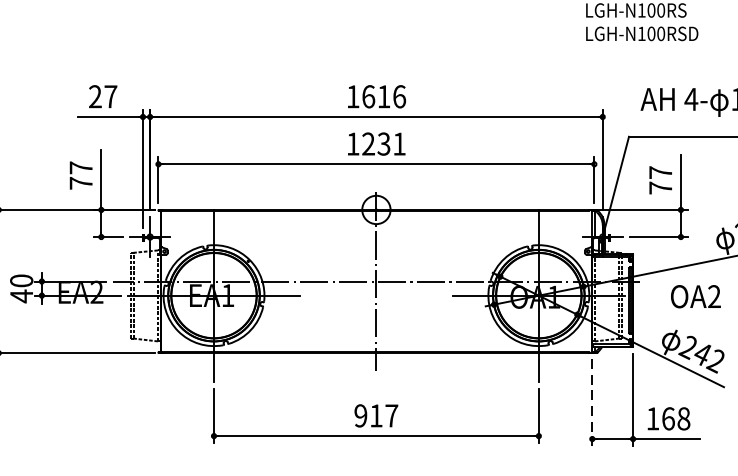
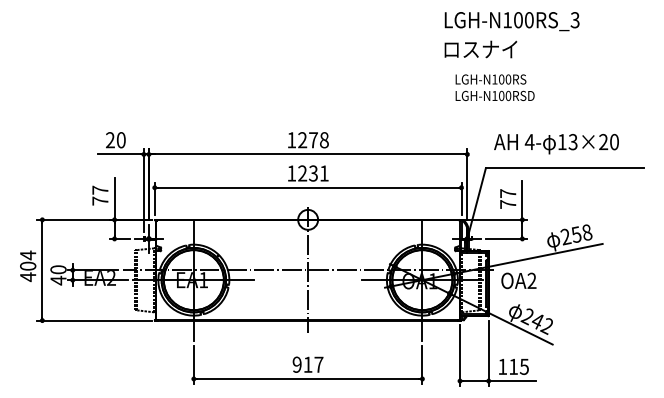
text: (109, 97) -> (120, 140), 27 -> 20
text: (384, 97) -> (313, 140), 1616 -> 1278
text: (695, 296) -> (518, 280), moved
line: (592, 402) -> (460, 355), dashed -> solid
text: (675, 418) -> (518, 366), 168 -> 115

